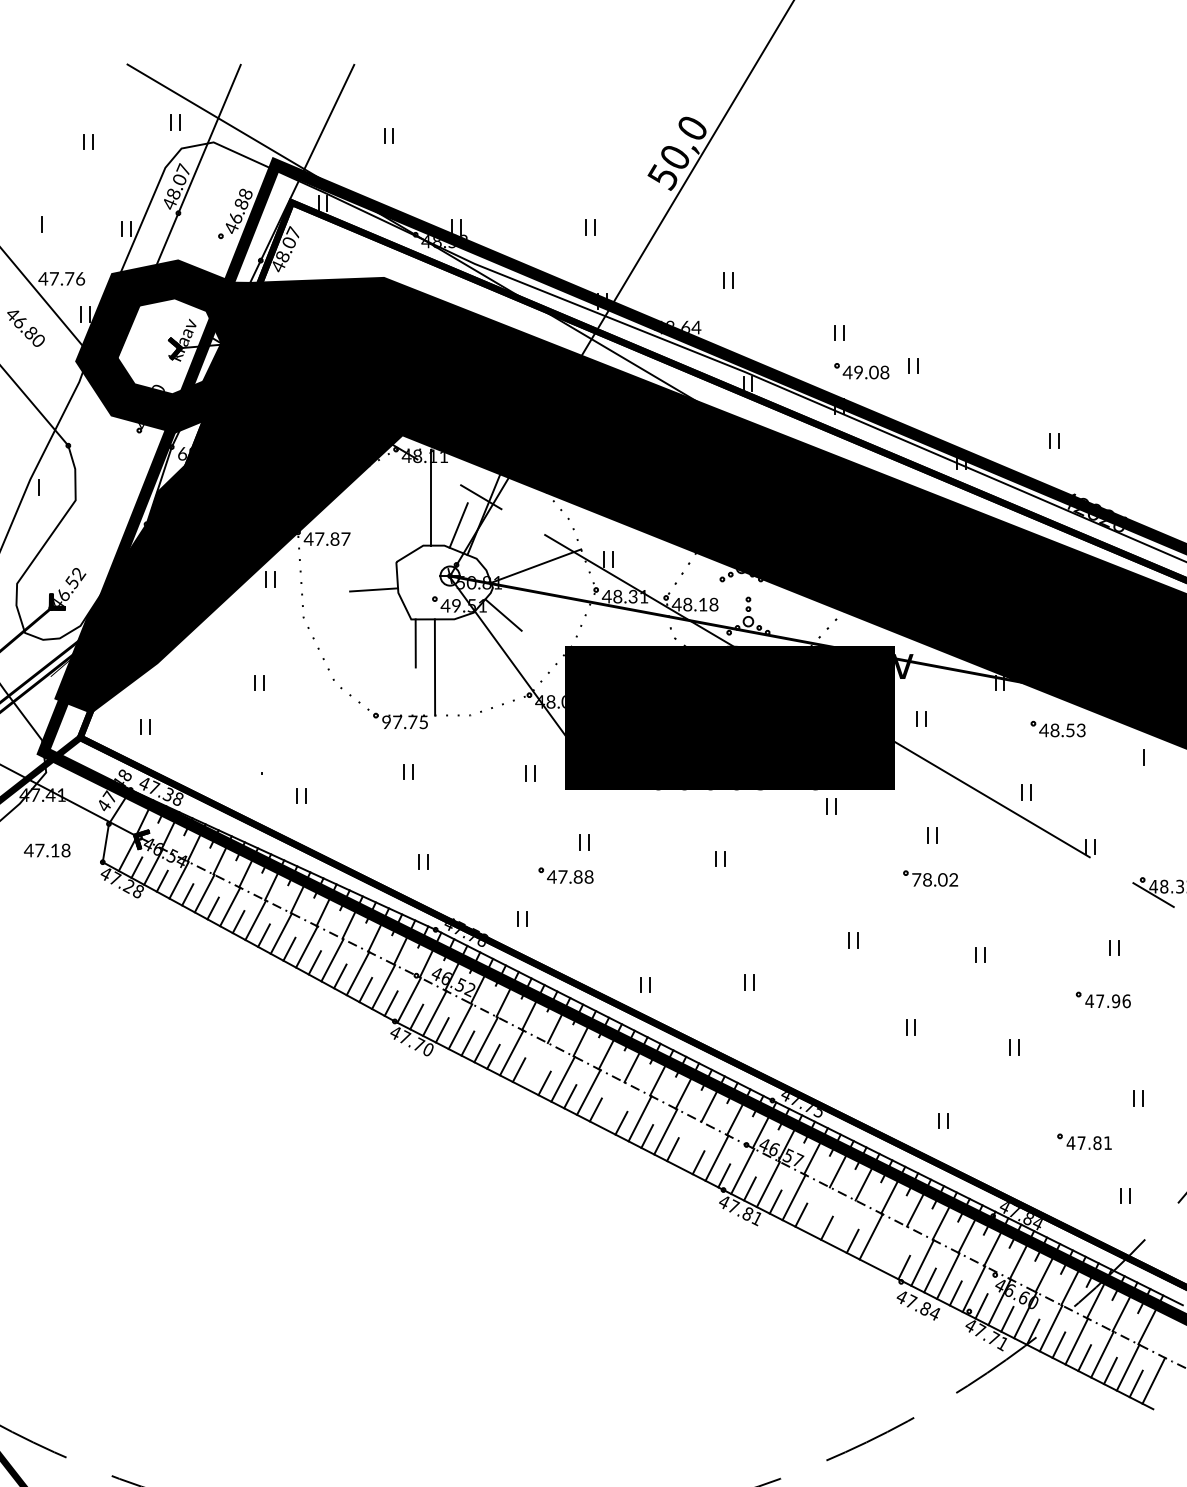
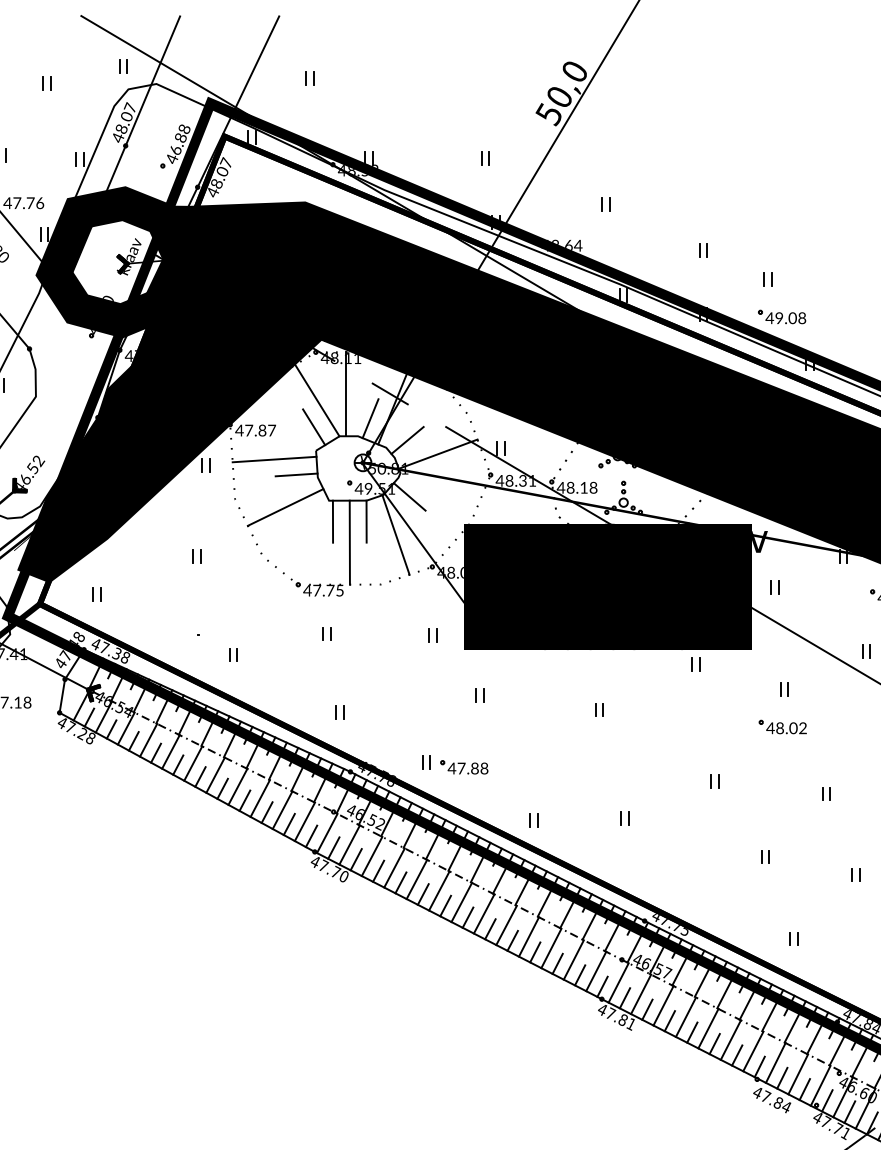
part: (861, 371) -> (781, 317), moved
text: (183, 453) -> (130, 355), 68.31 -> 47.57
line: (397, 504) -> (317, 400), added
line: (393, 534) -> (313, 426), added
line: (500, 550) -> (407, 440), added
line: (348, 572) -> (274, 459), added
line: (361, 627) -> (285, 507), added
line: (454, 643) -> (366, 521), added
line: (487, 658) -> (395, 534), added
text: (386, 721) -> (307, 589), 97.75 -> 47.75
part: (565, 875) -> (463, 767), moved
text: (916, 879) -> (770, 727), 78.02 -> 48.02
line: (537, 1065) -> (439, 890), added
line: (614, 1105) -> (506, 925), added
line: (690, 1144) -> (573, 959), added
line: (819, 1210) -> (685, 1017), added
line: (845, 1223) -> (708, 1028), added
line: (896, 1249) -> (753, 1051), added
line: (878, 1254) -> (737, 1055), added

